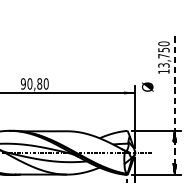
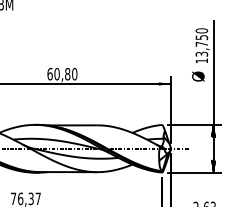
text: (22, 84) -> (49, 74), 90,80 -> 60,80
text: (147, 86) -> (198, 76), moved
line: (174, 105) -> (213, 97), dashed -> solid

